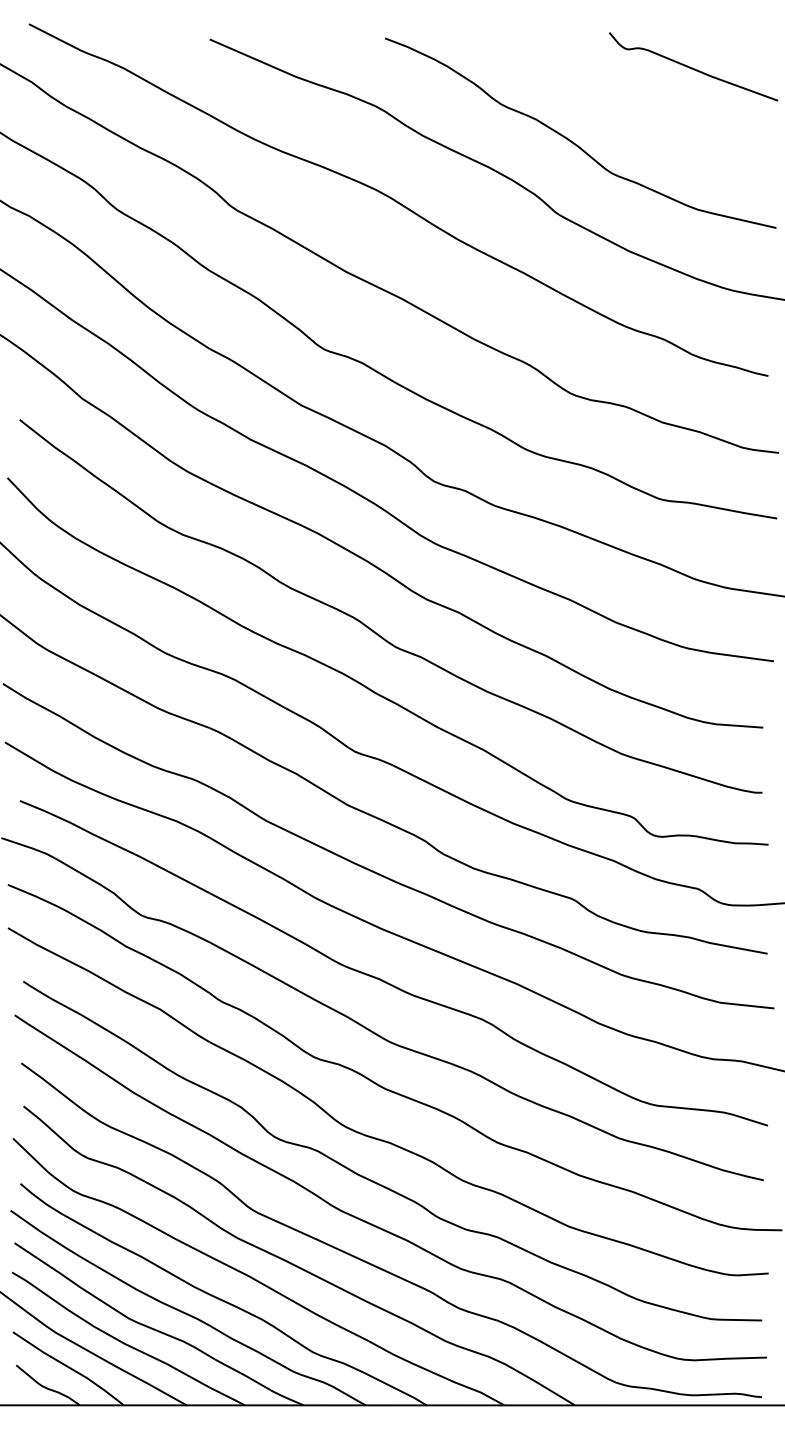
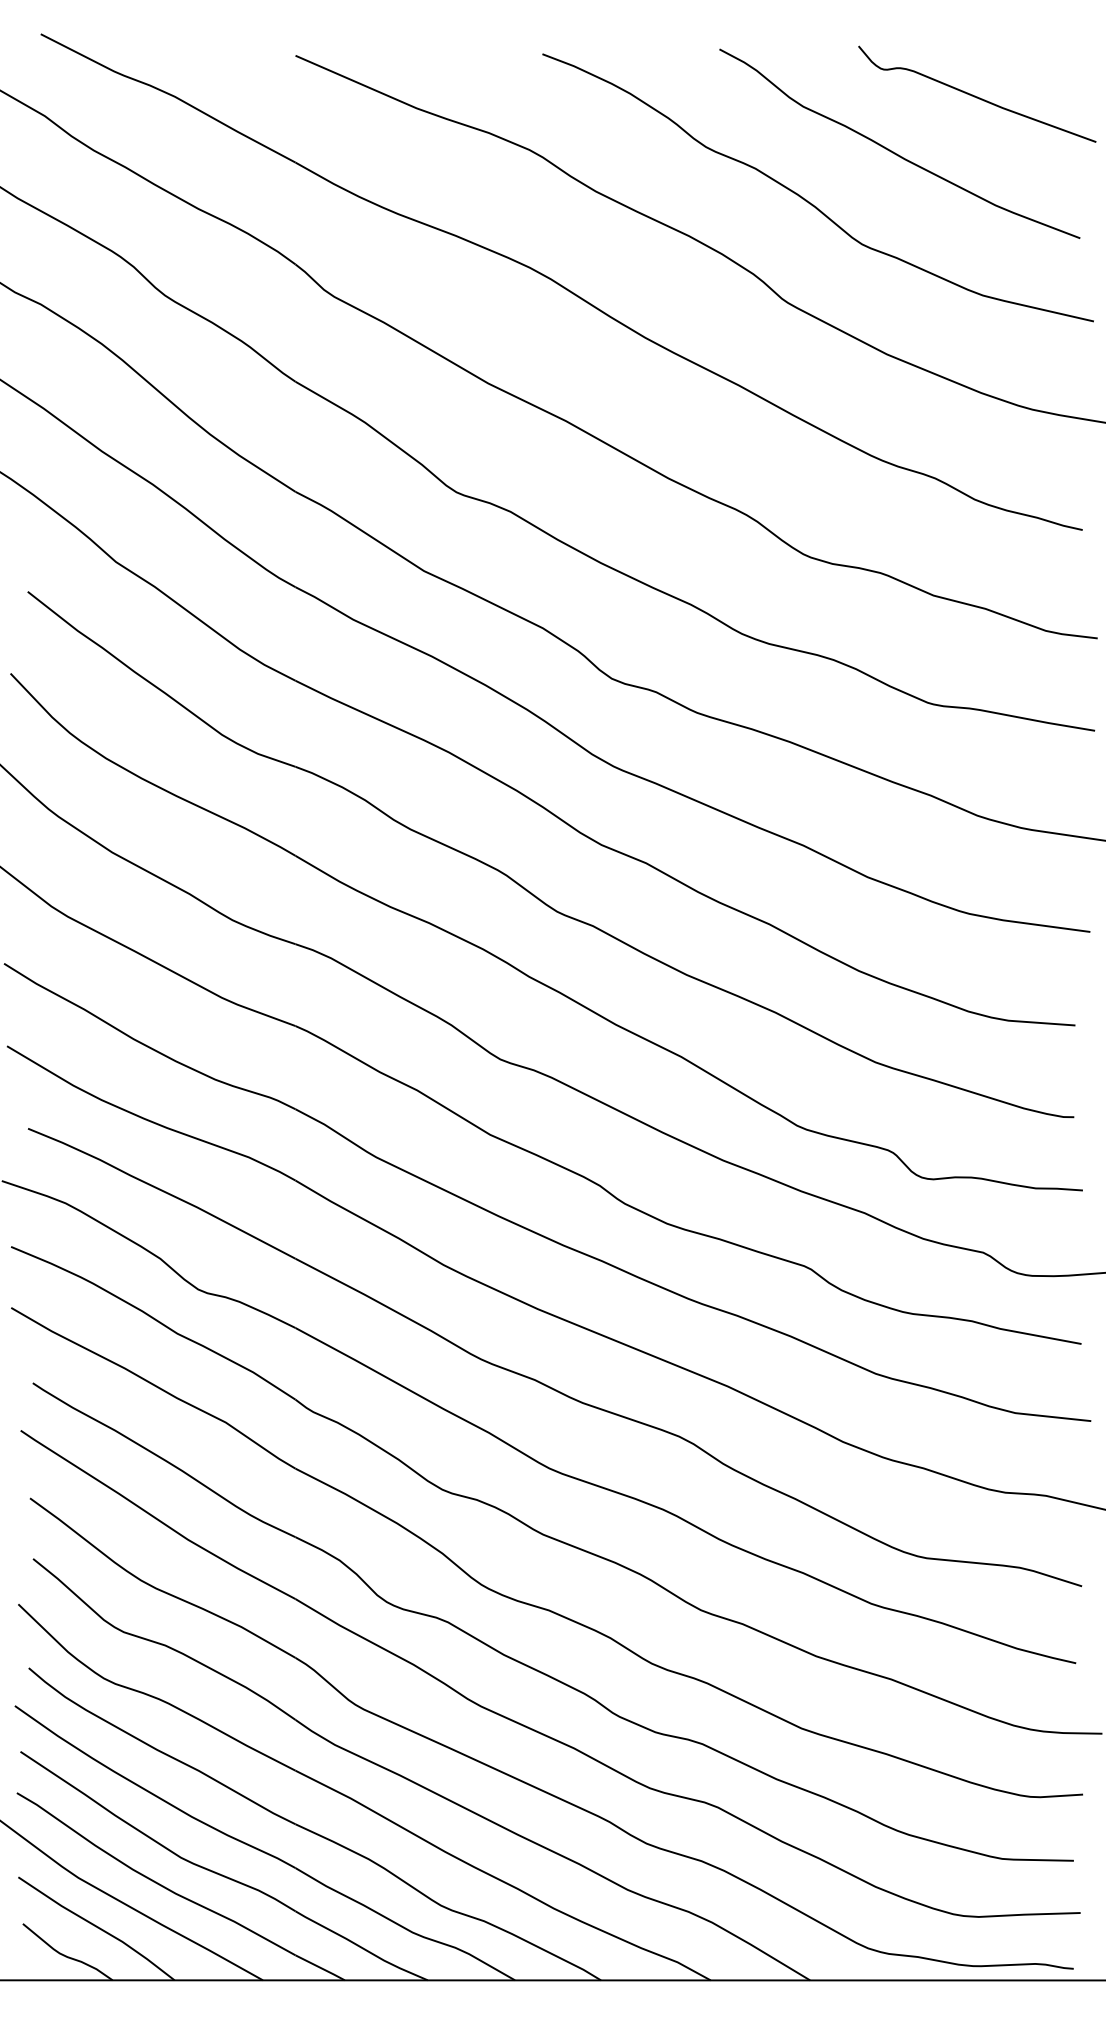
curve: (635, 108) -> (895, 152), added

